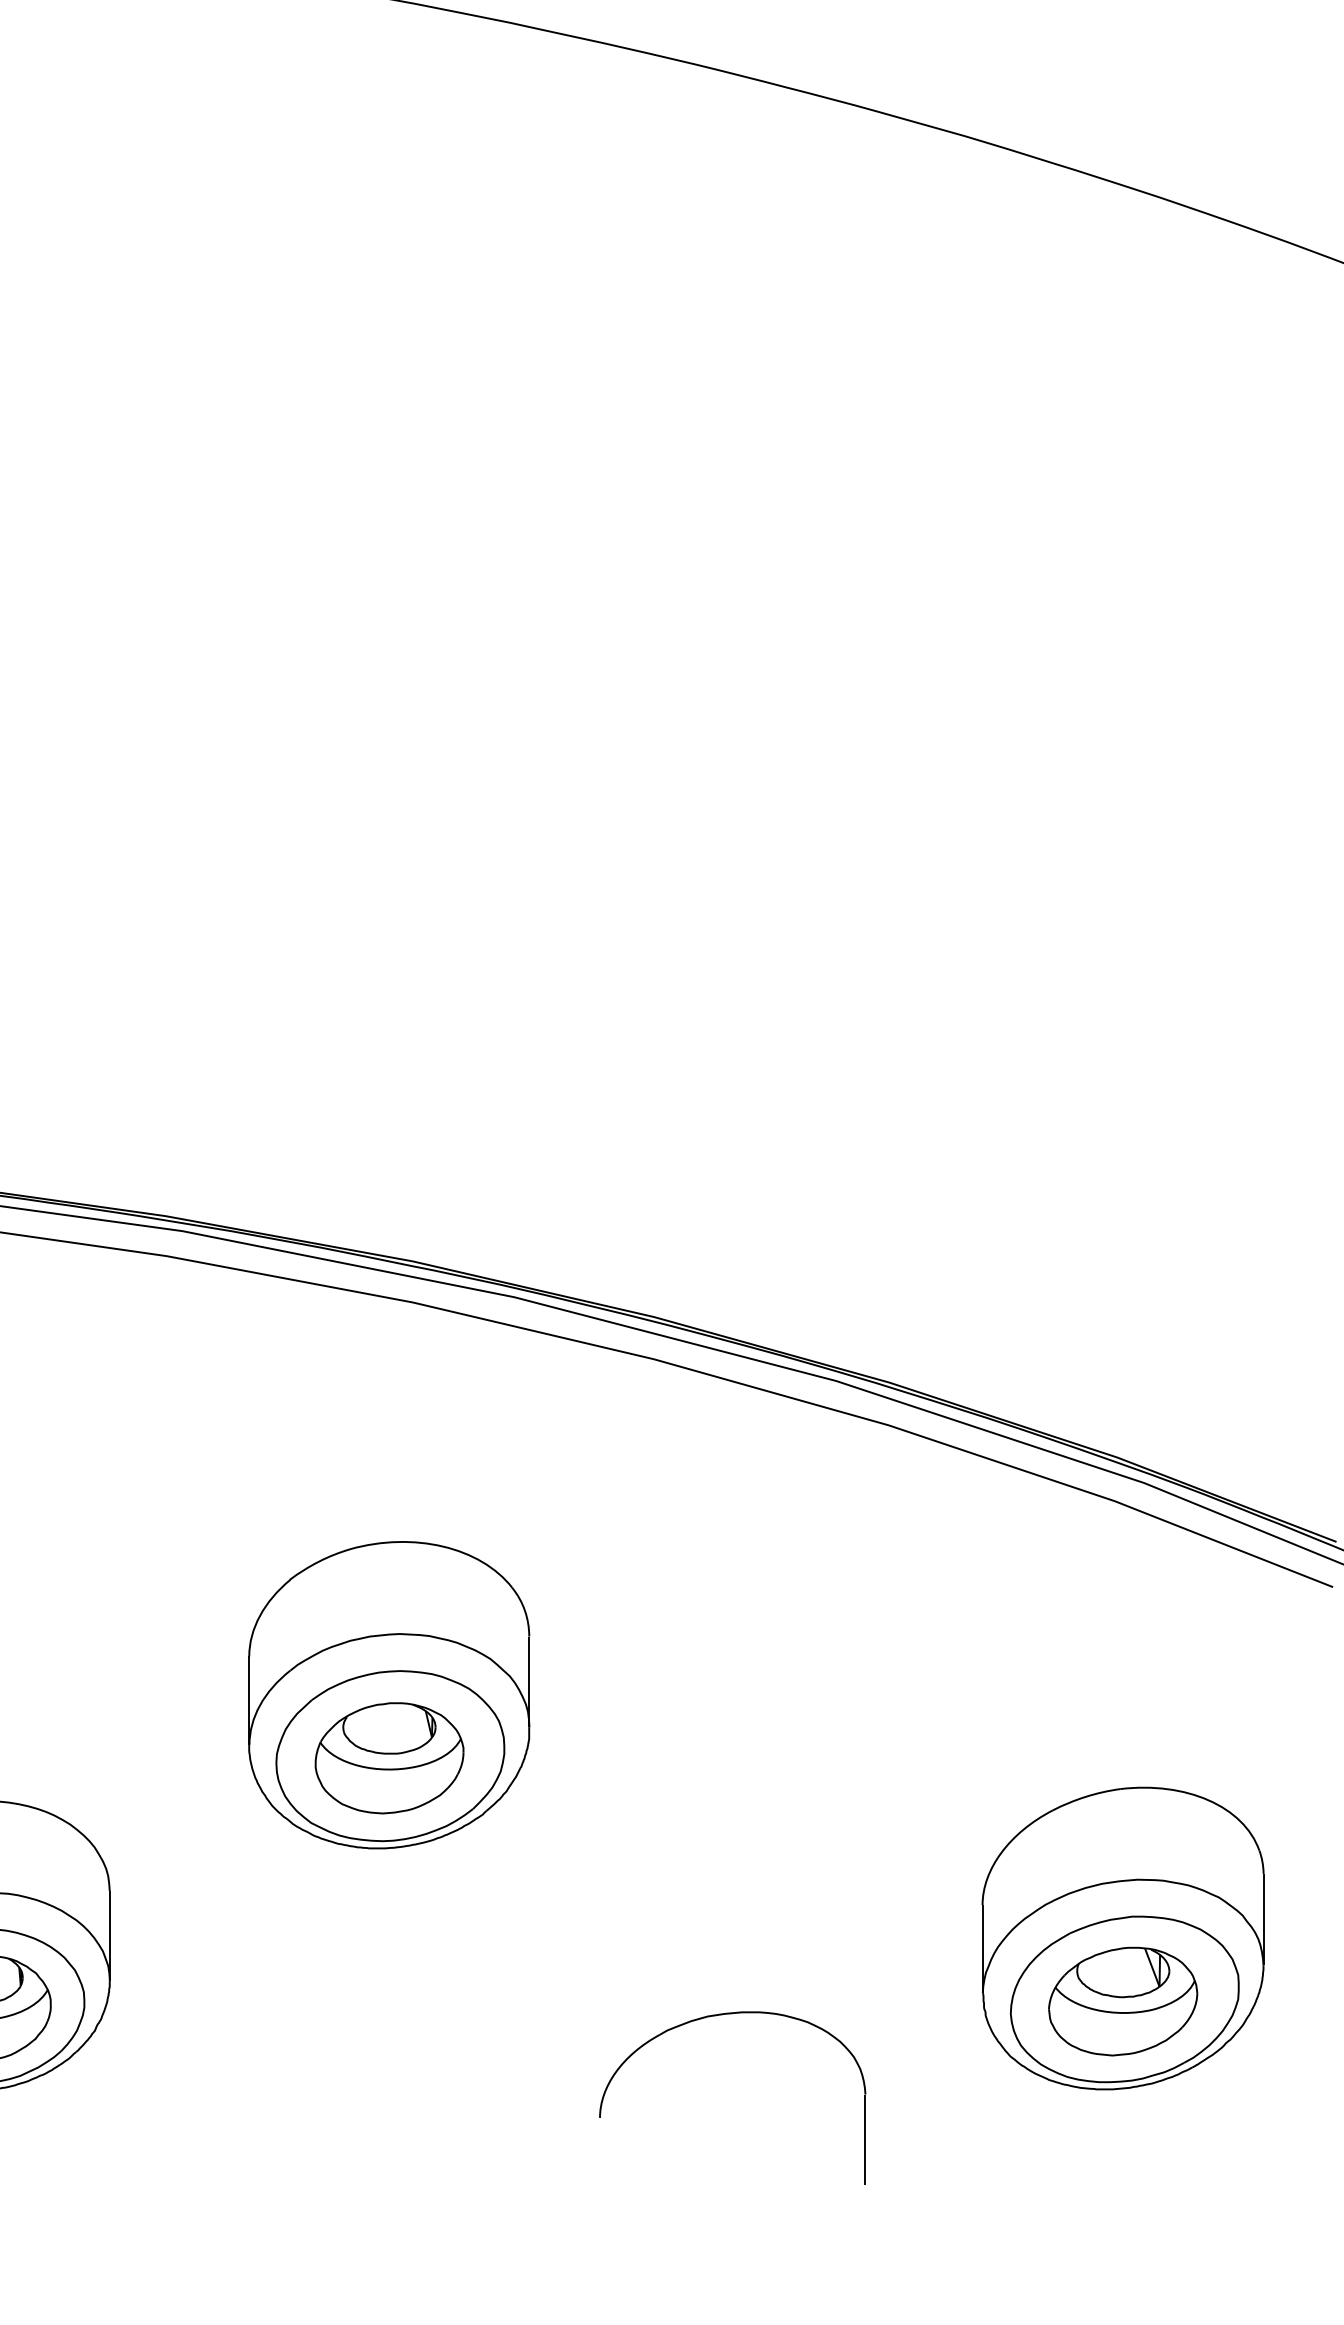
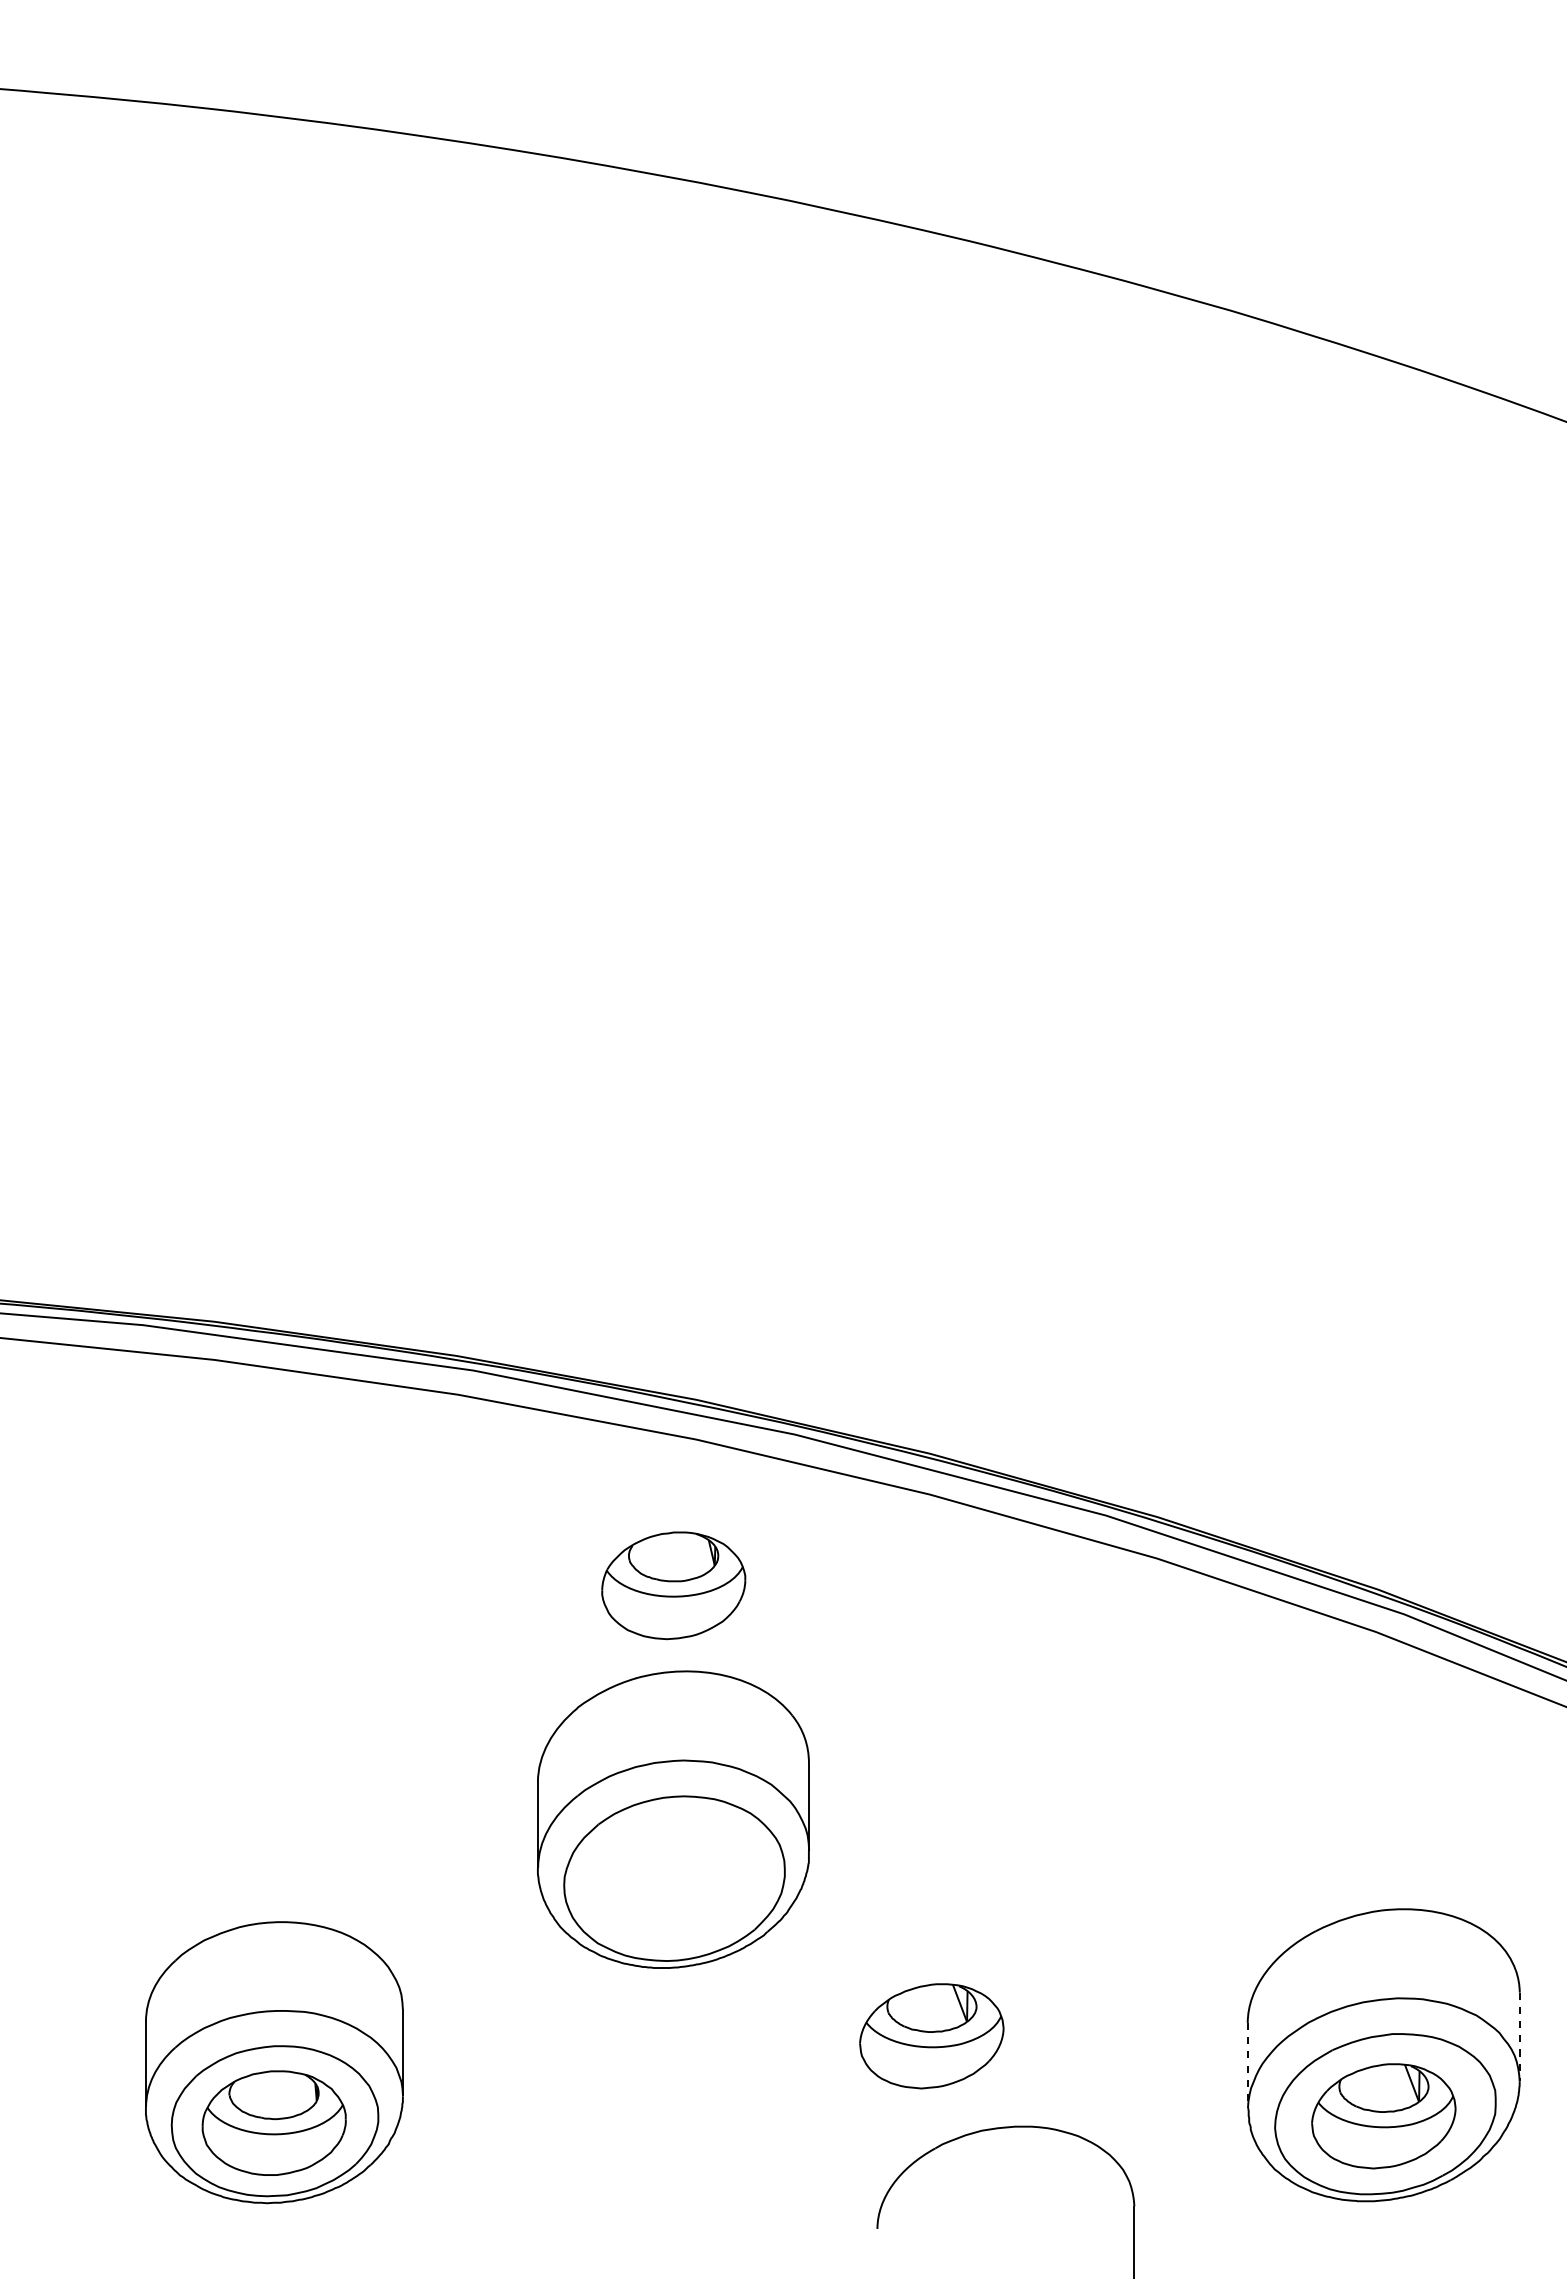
part: (389, 1757) -> (673, 1585), moved
part: (655, 1919) -> (931, 2036), added
line: (1263, 1920) -> (1519, 2037), solid -> dashed
line: (983, 1949) -> (1248, 2065), solid -> dashed

